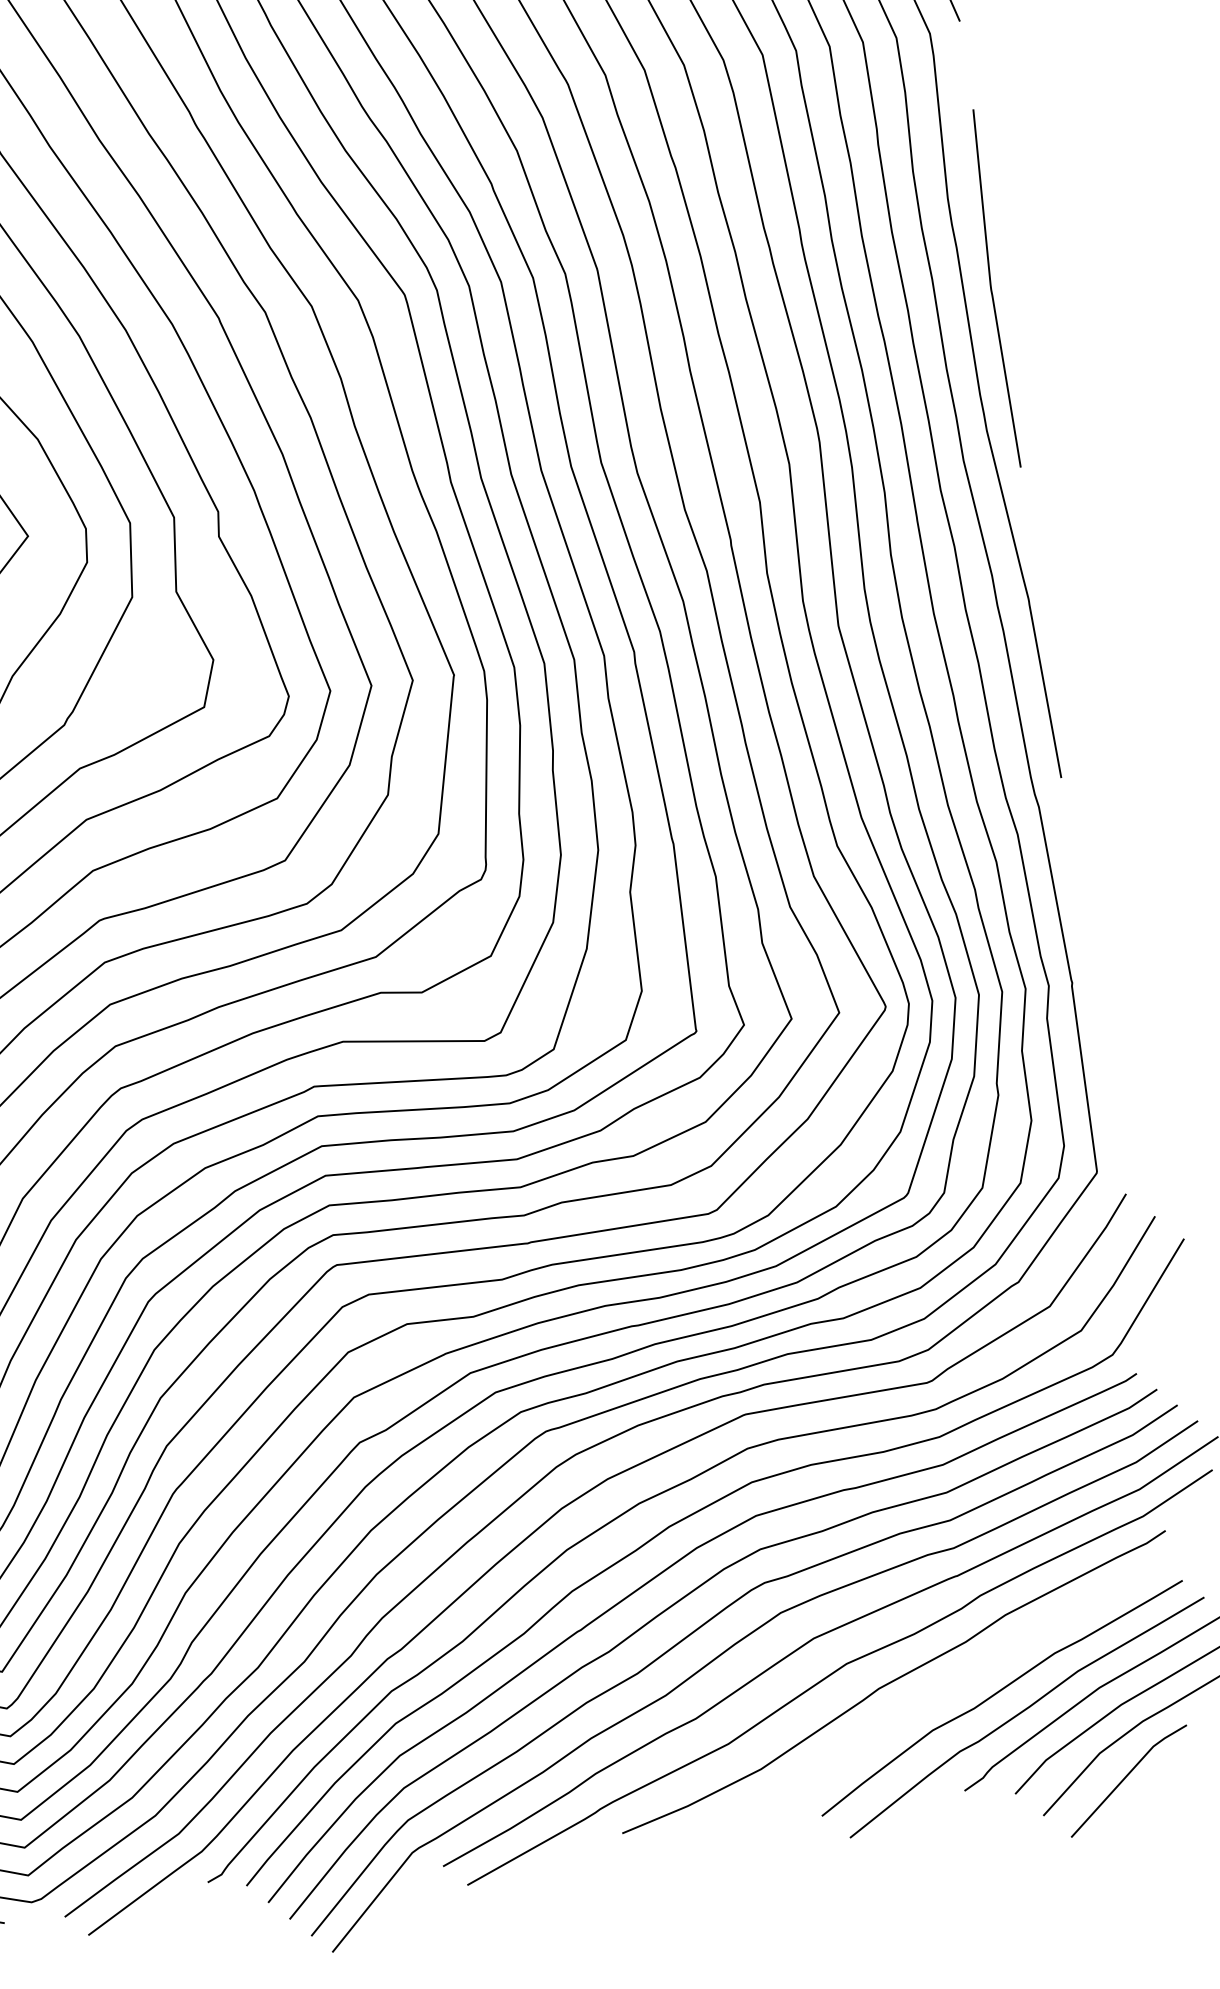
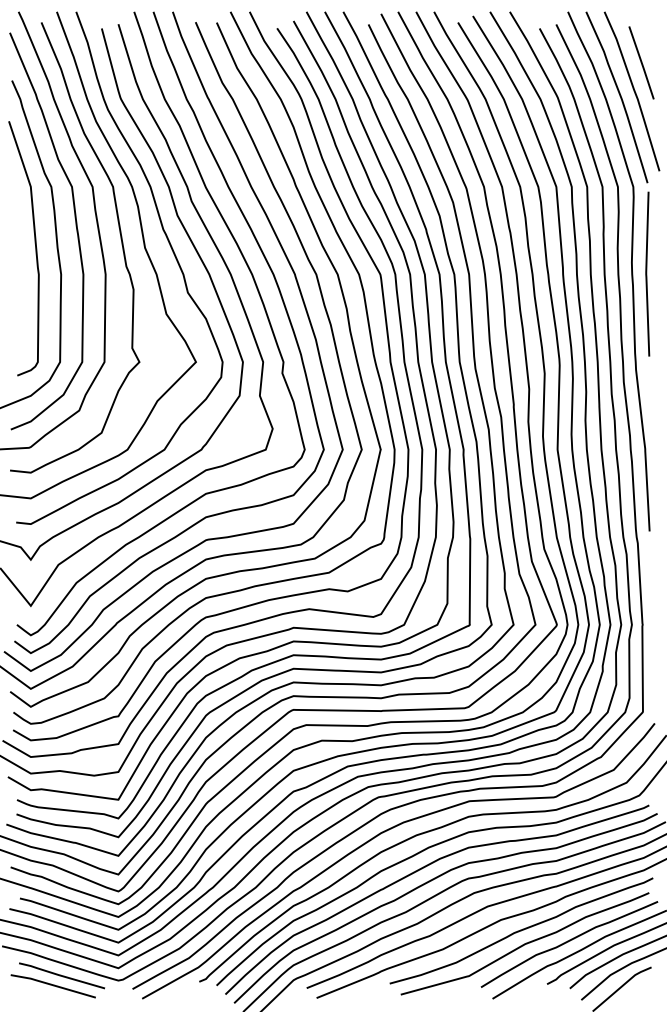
line: (993, 287) -> (647, 273), moved
curve: (904, 1708) -> (524, 943), added

